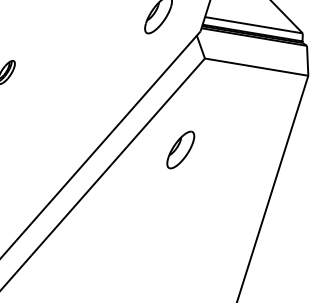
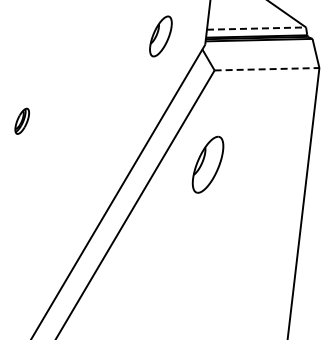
line: (253, 25) -> (256, 28), solid -> dashed
line: (257, 67) -> (267, 69), solid -> dashed
part: (180, 149) -> (207, 164), size x1.4

